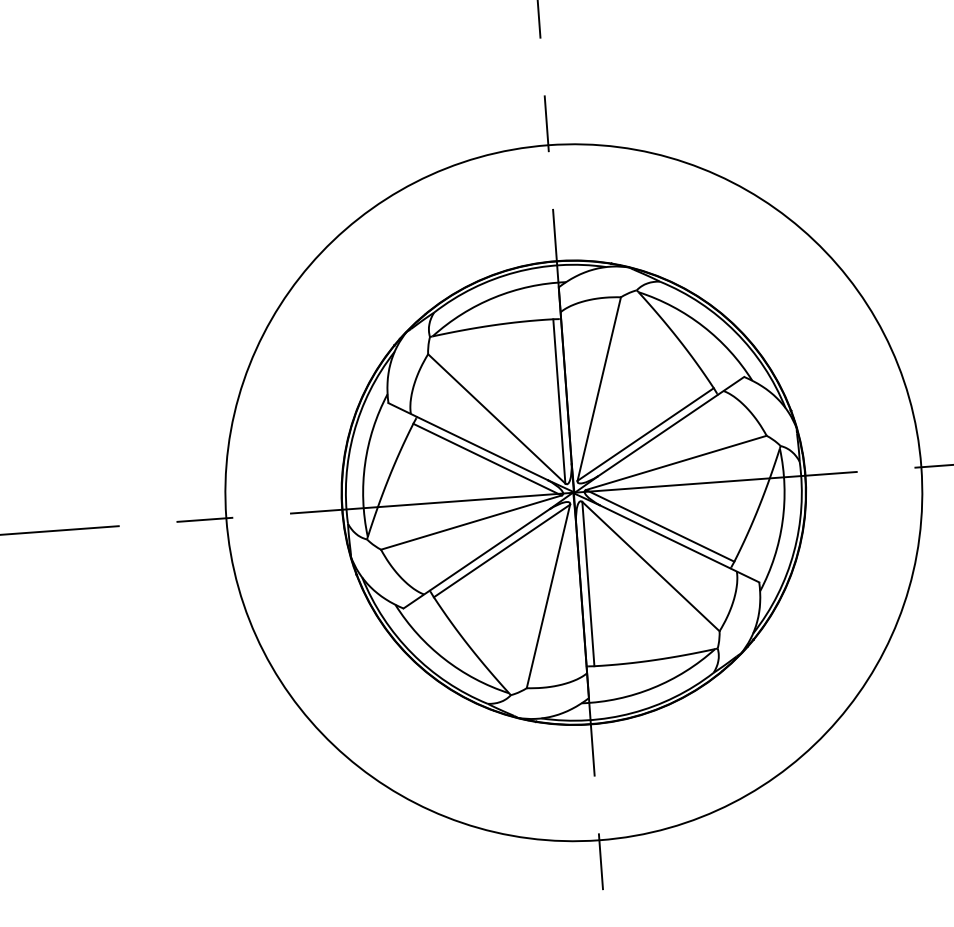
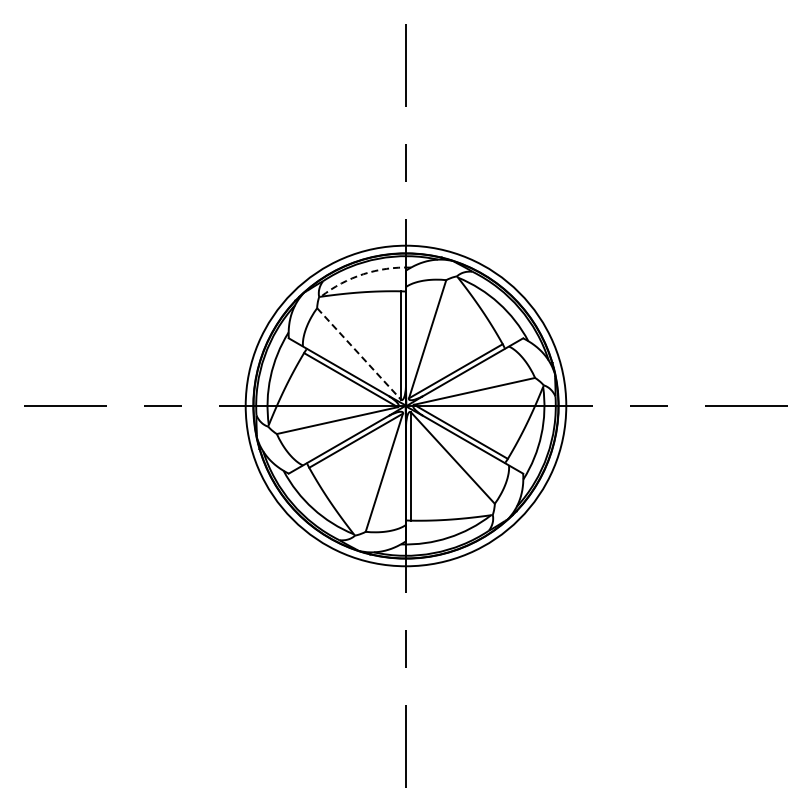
arc: (494, 297) -> (363, 274), solid -> dashed
line: (497, 418) -> (359, 353), solid -> dashed
circle: (573, 492) -> (405, 405), size x0.7

